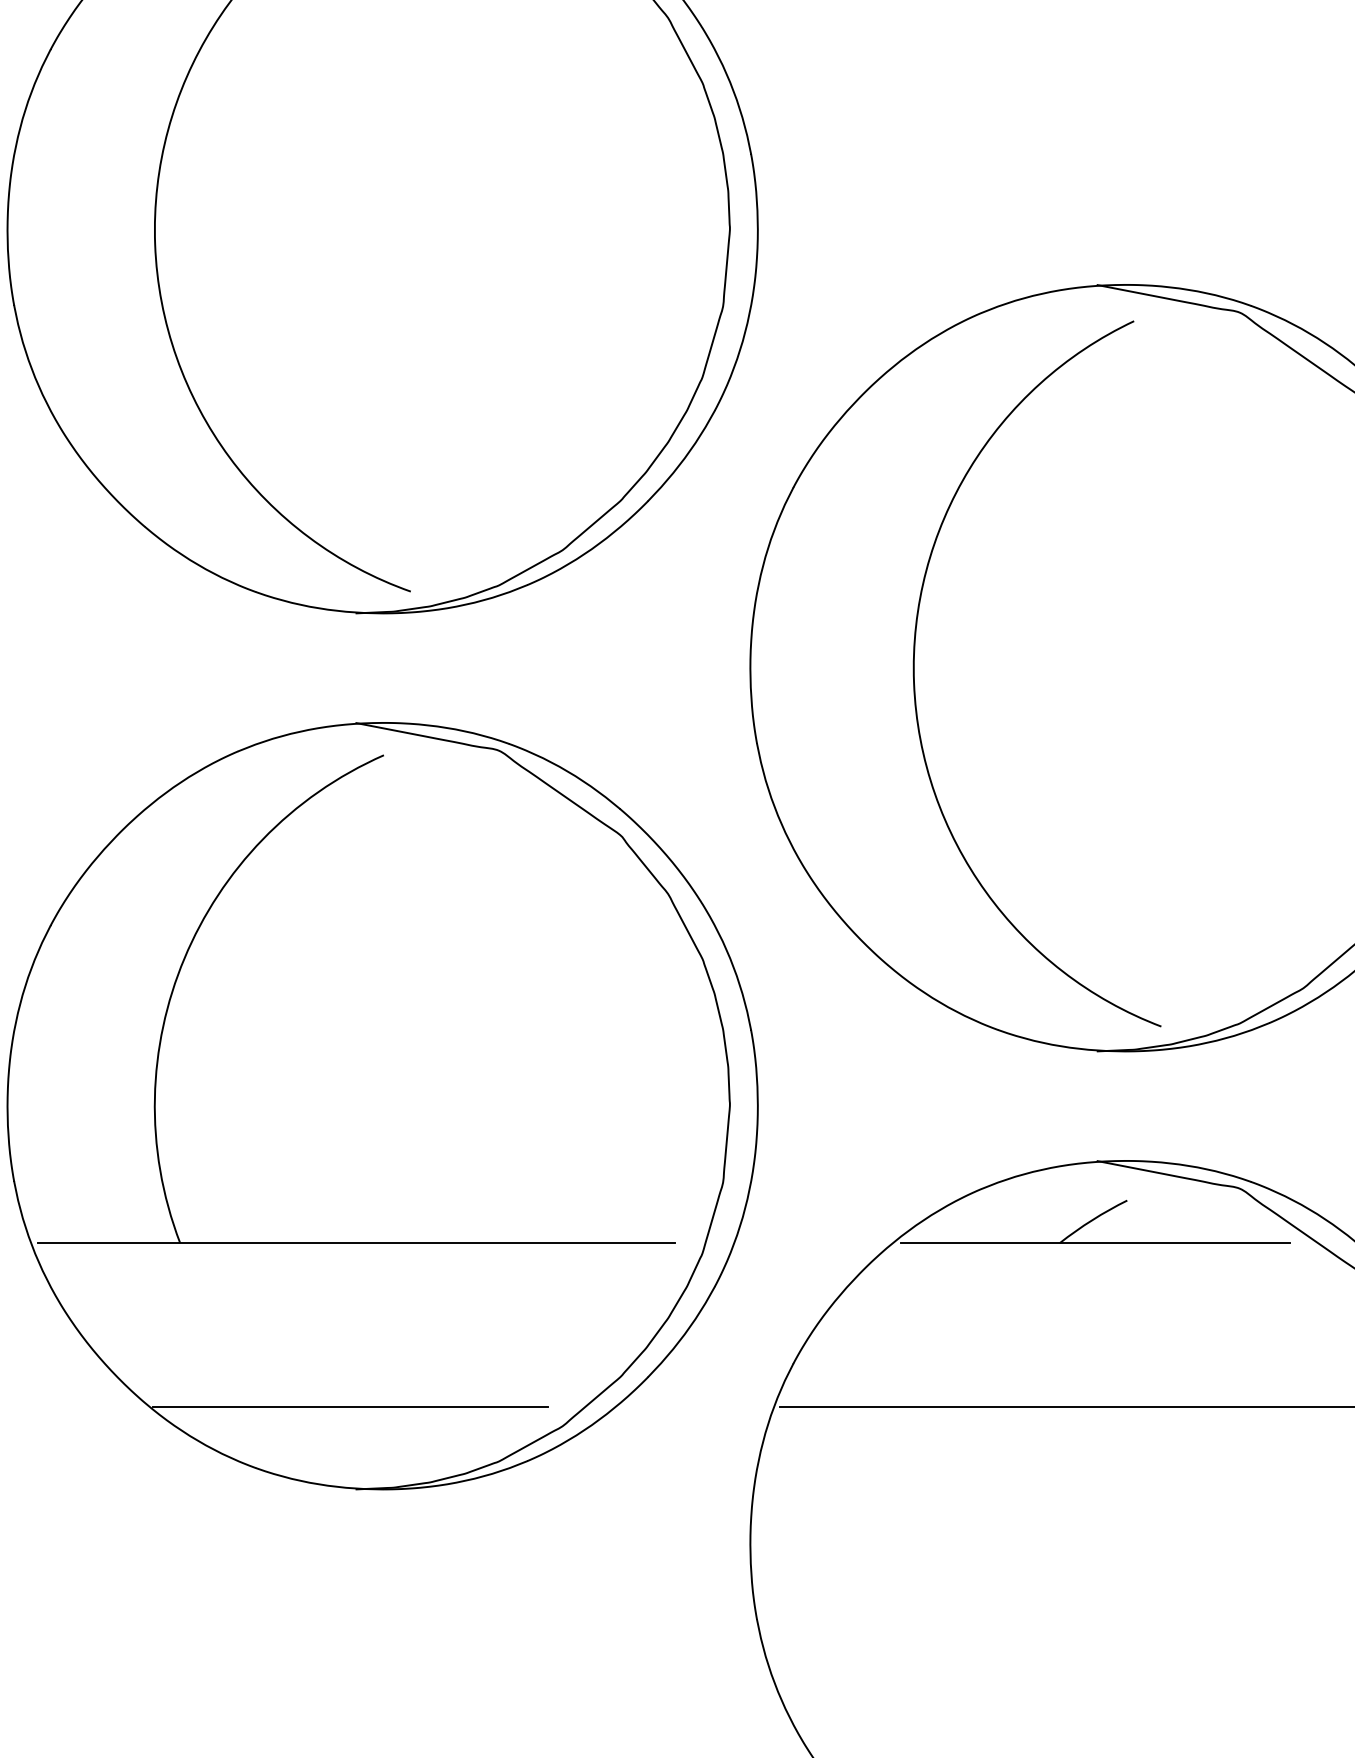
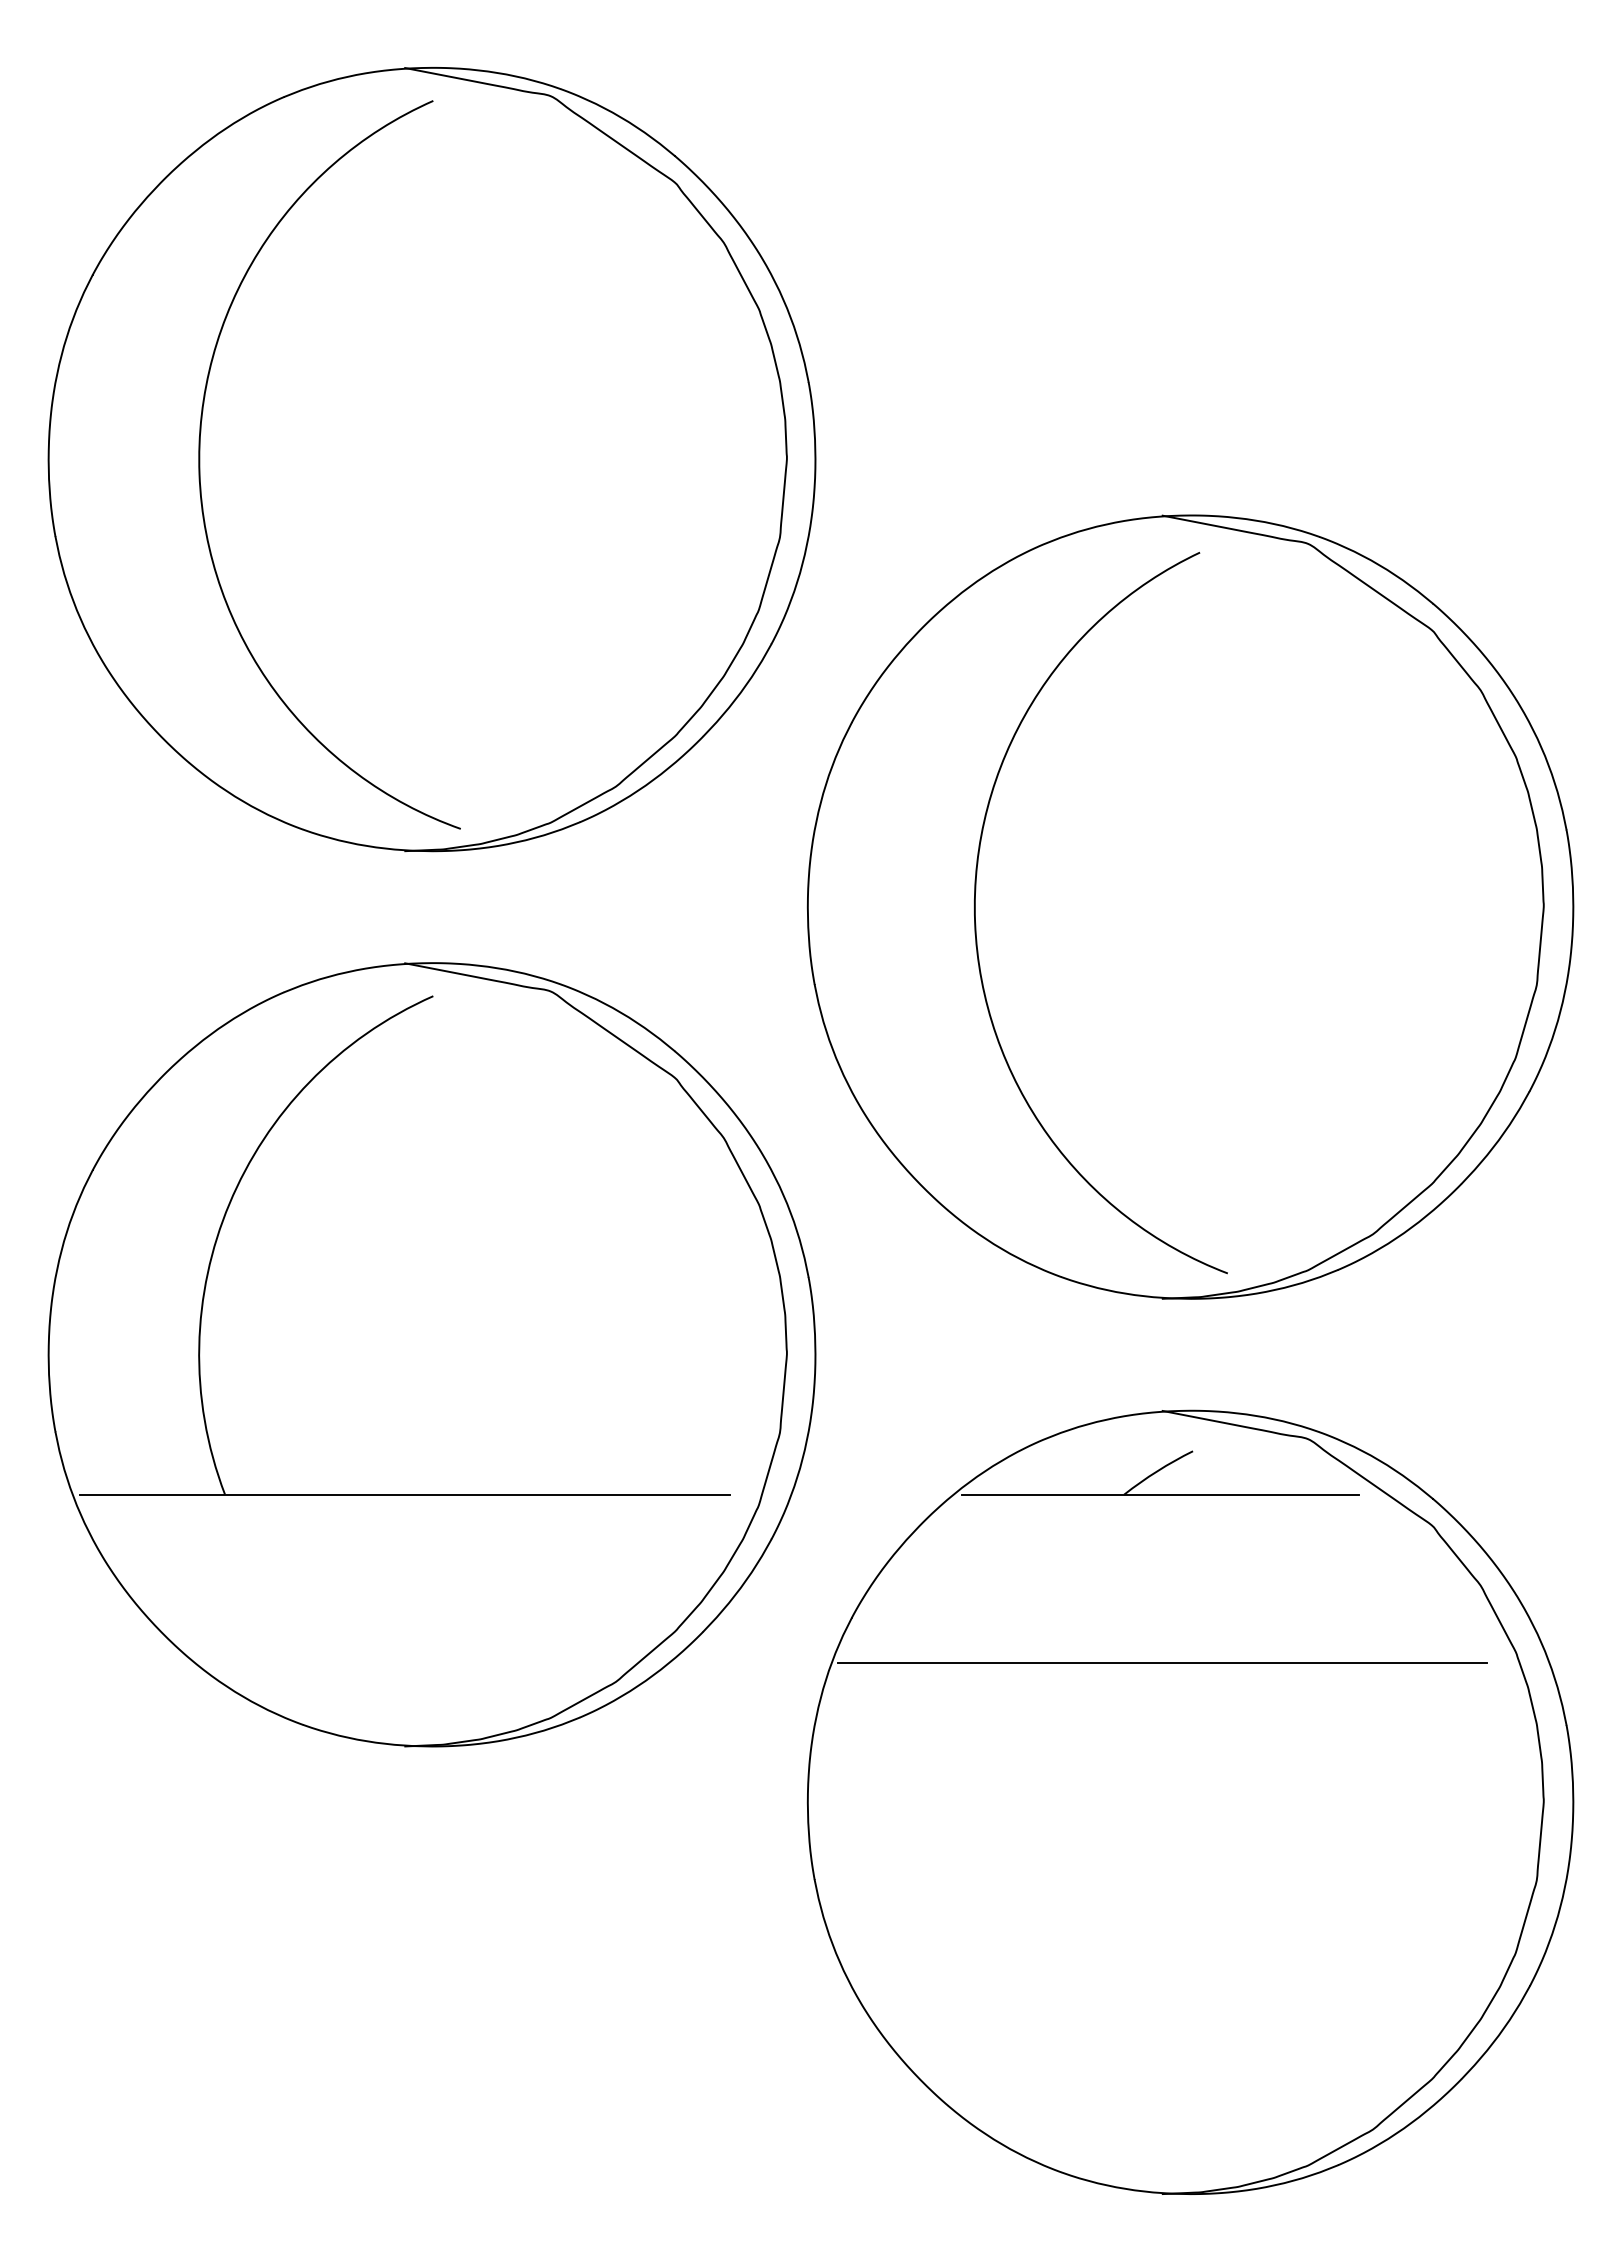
line: (350, 1407) -> (399, 1662), removed

